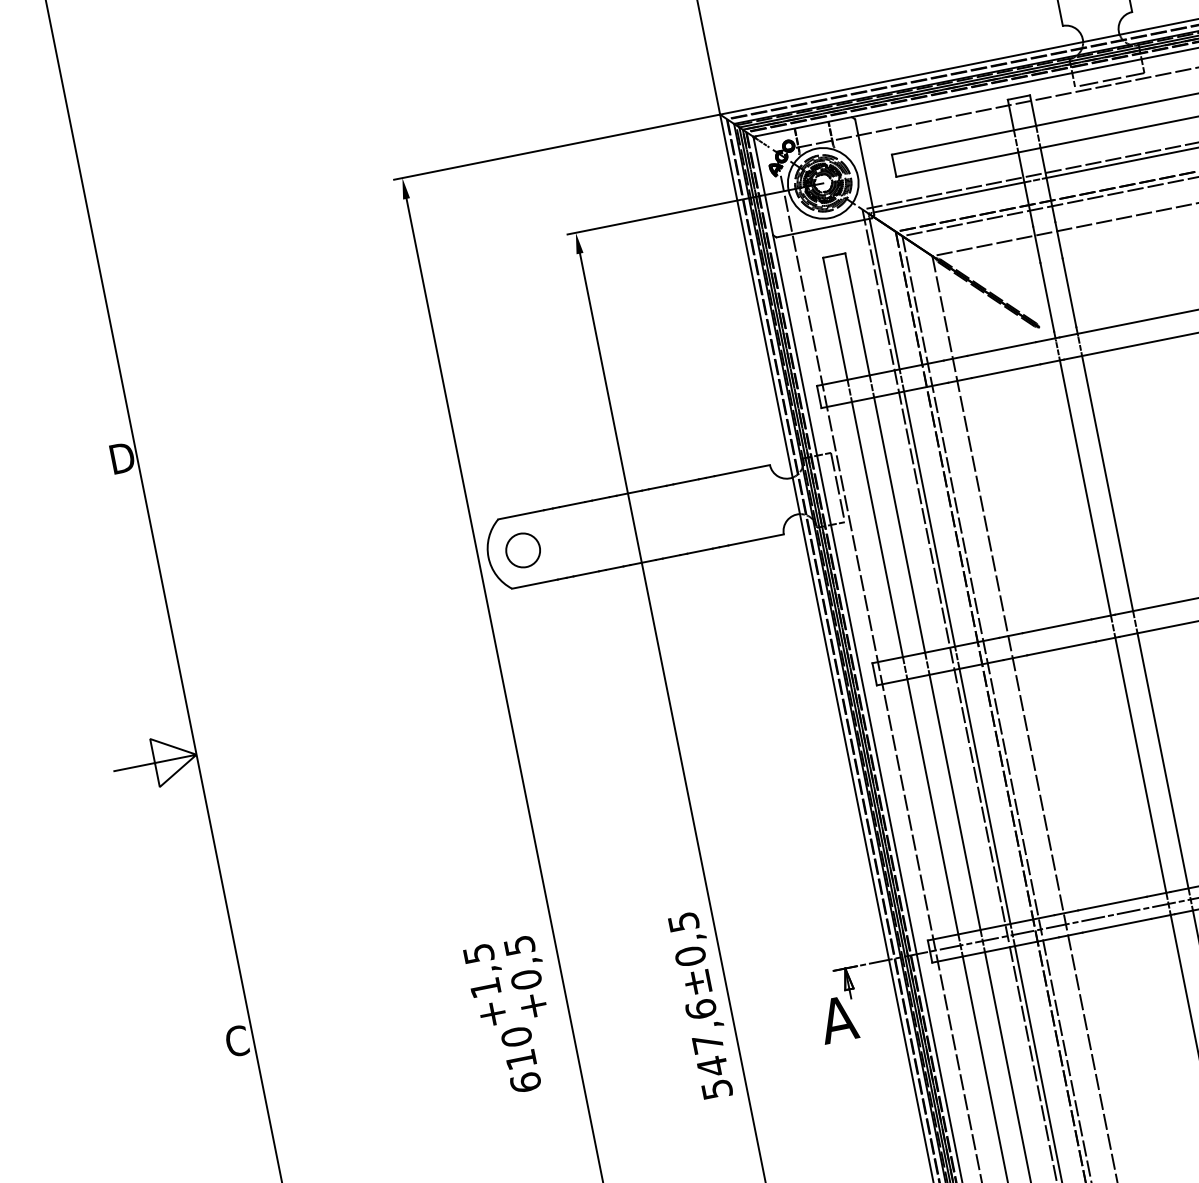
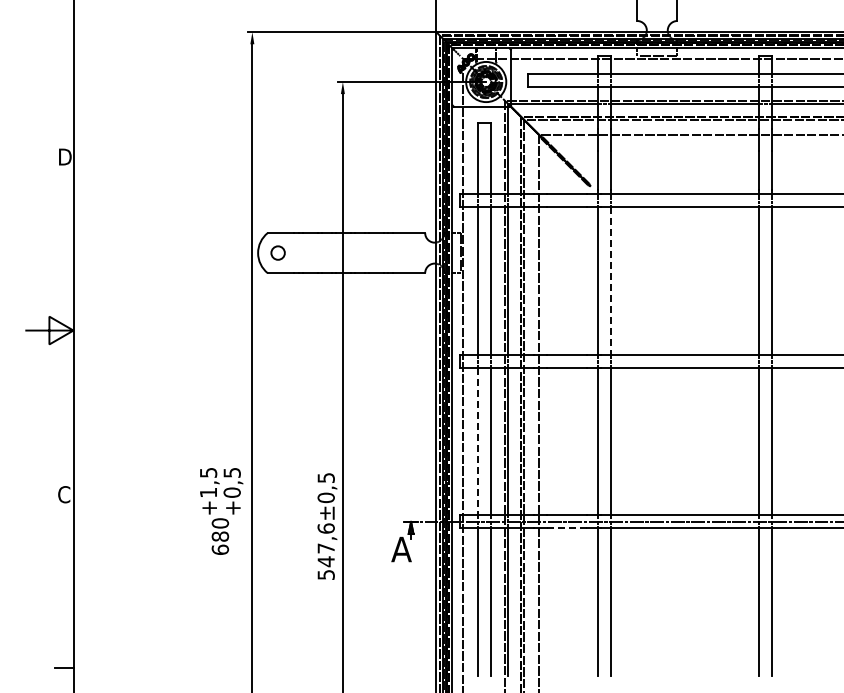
line: (1107, 482) -> (611, 280), solid -> dashed
circle: (521, 549) -> (277, 252), size x0.7
line: (932, 806) -> (477, 441), solid -> dashed
line: (1117, 926) -> (567, 528), solid -> dashed
text: (521, 1059) -> (220, 536), 610 -> 680

